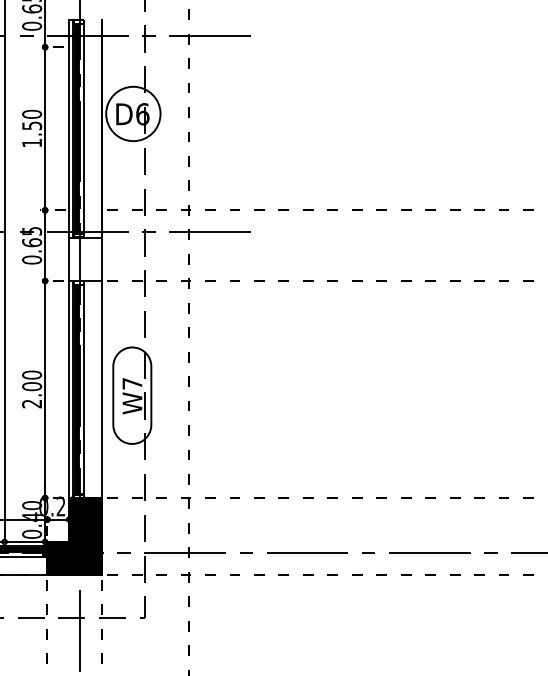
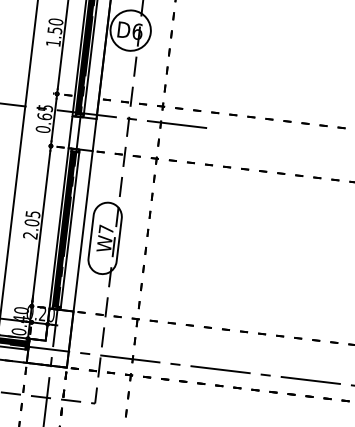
text: (32, 374) -> (33, 213), 2.00 -> 2.05
fill: (74, 536) -> (50, 337), removed

